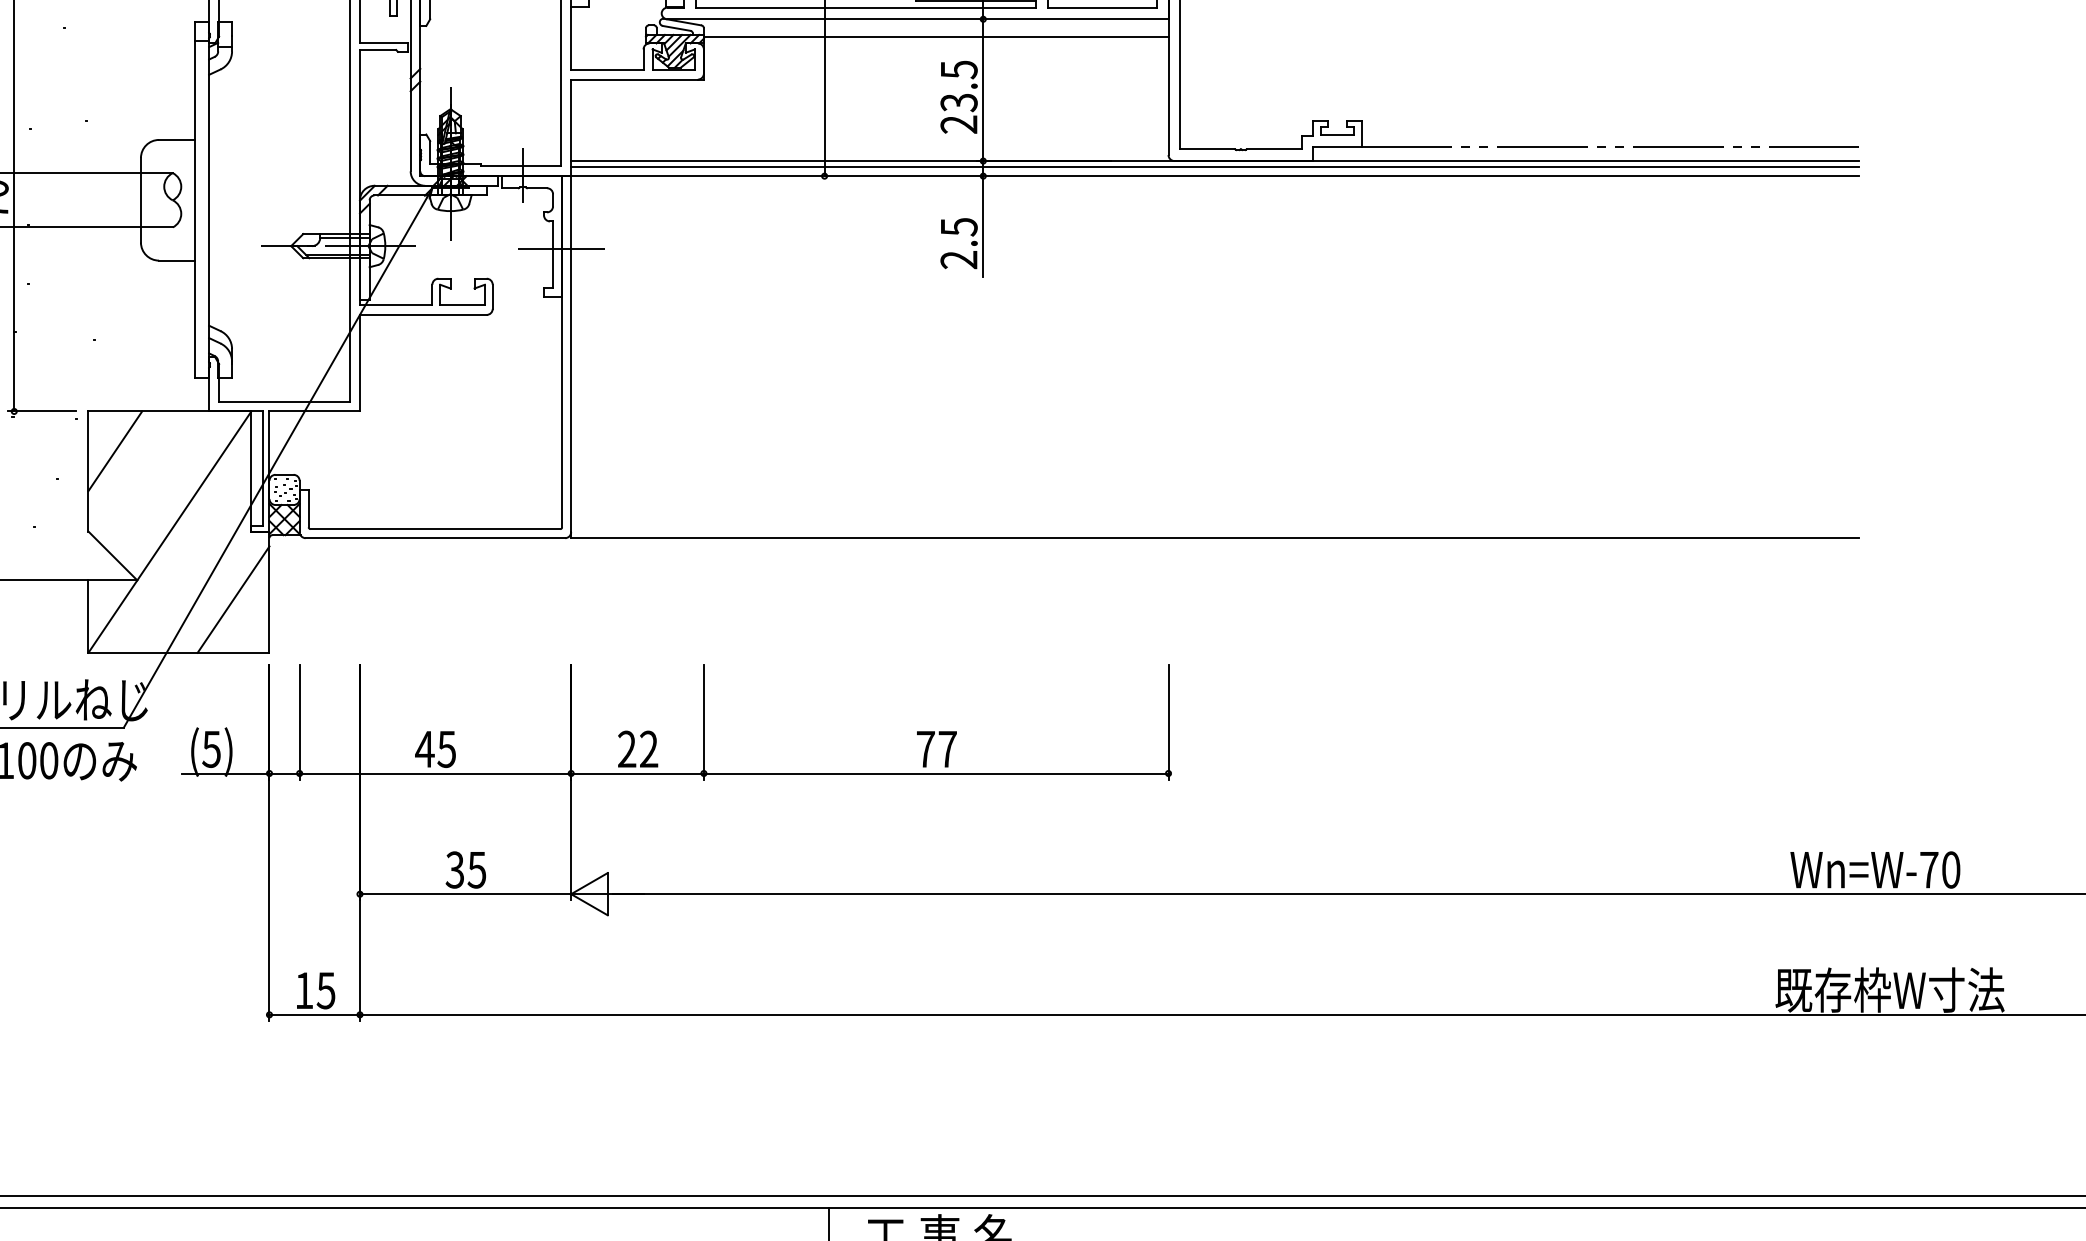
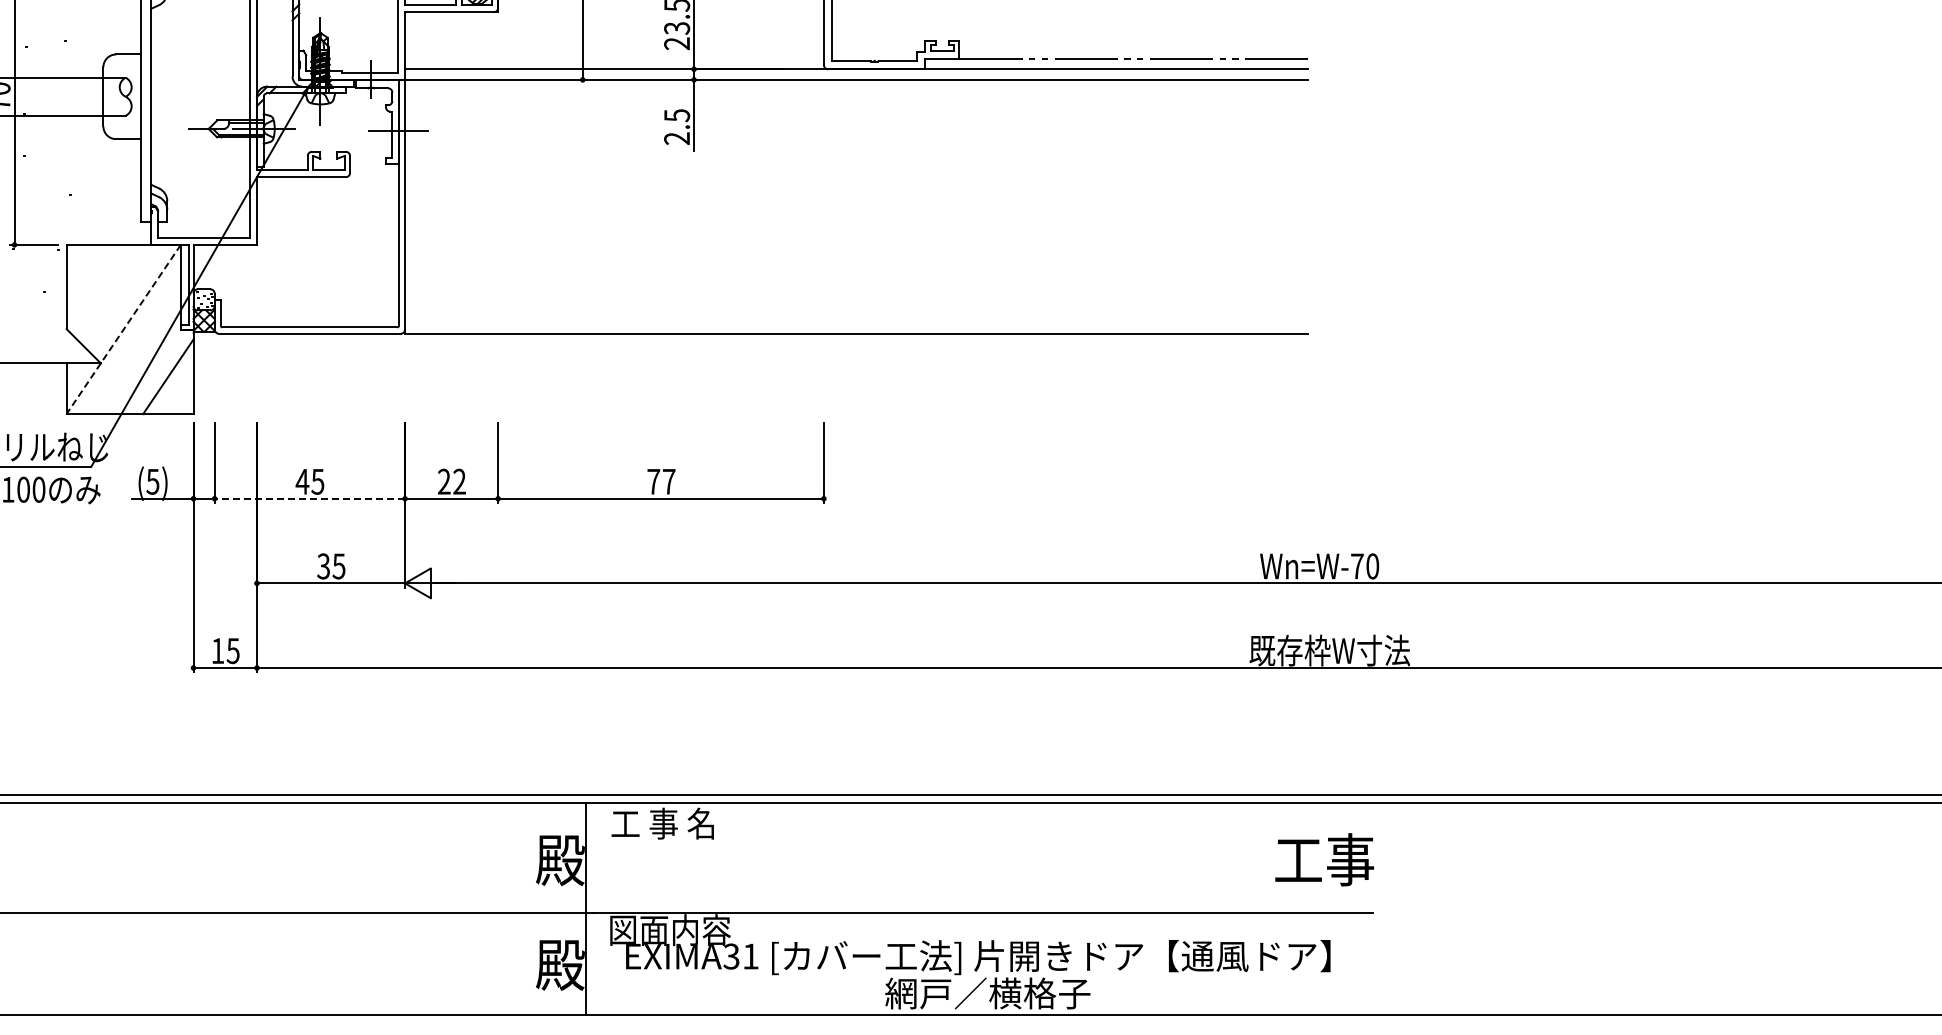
line: (1214, 167) -> (856, 73), removed
line: (115, 450) -> (85, 272), removed
line: (169, 532) -> (123, 329), solid -> dashed
line: (434, 773) -> (309, 498), solid -> dashed

